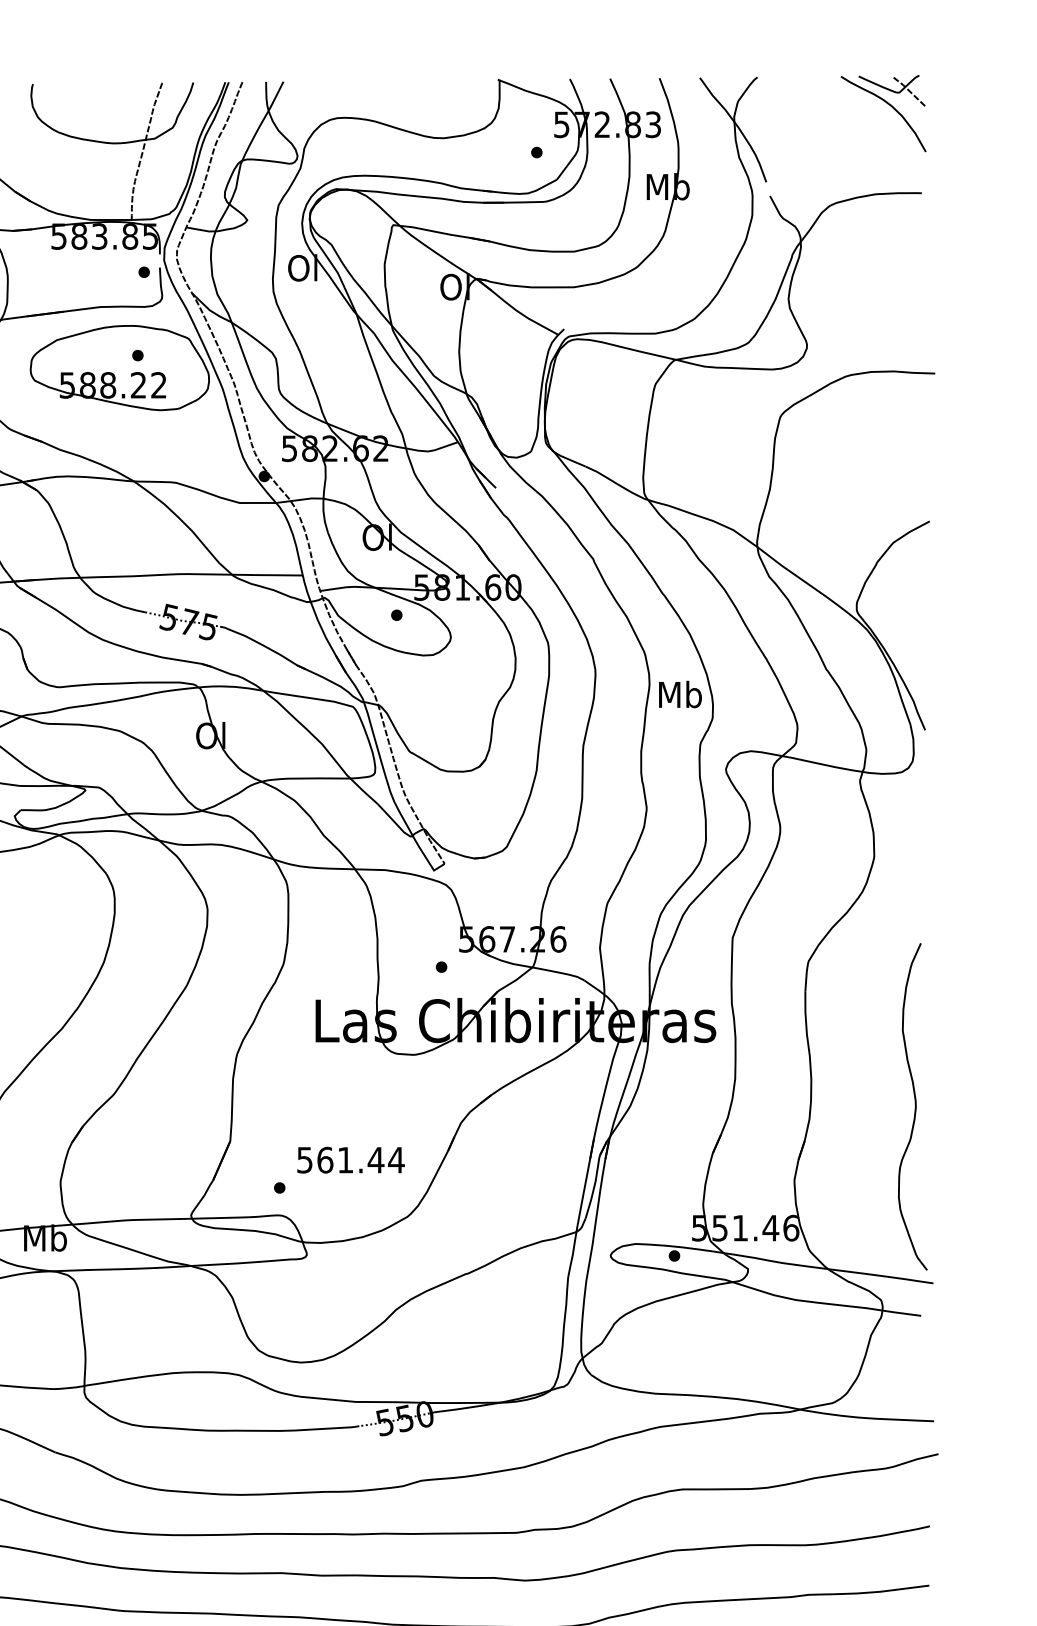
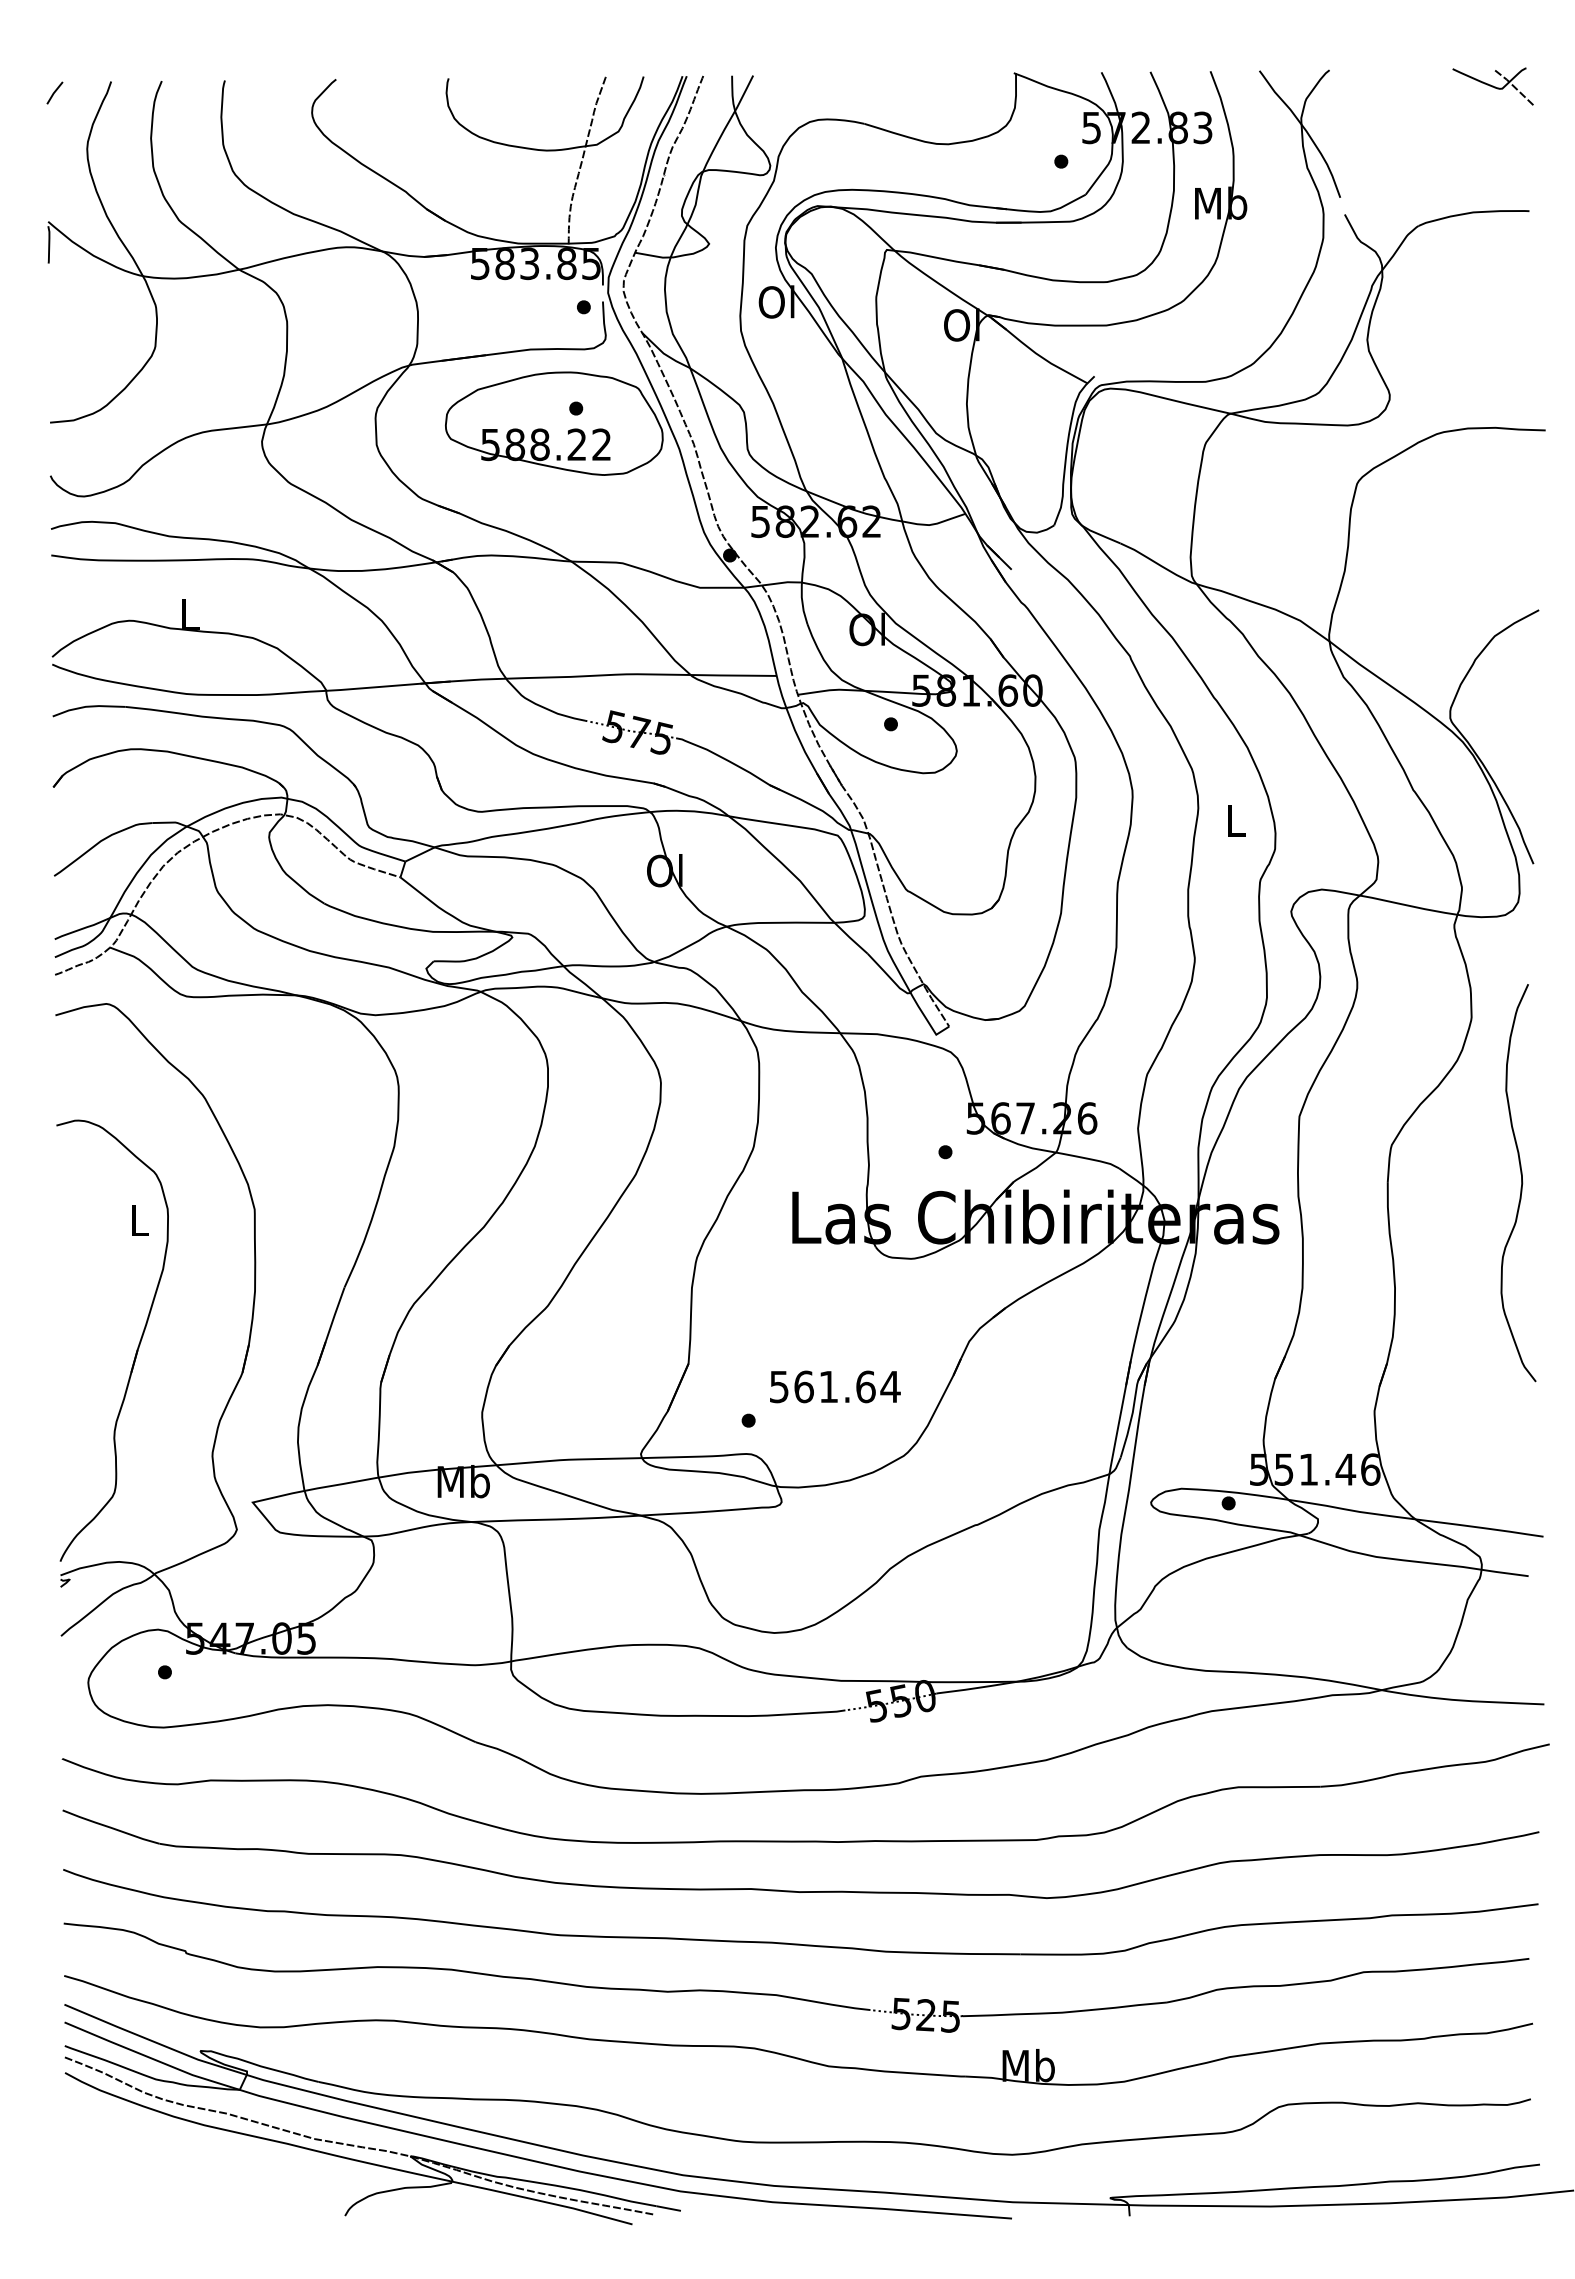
curve: (888, 104) -> (1488, 103), removed
text: (680, 694) -> (1235, 820), Mb -> L
curve: (915, 1107) -> (1521, 1183), moved
text: (375, 1159) -> (865, 1386), 561.44 -> 561.64

